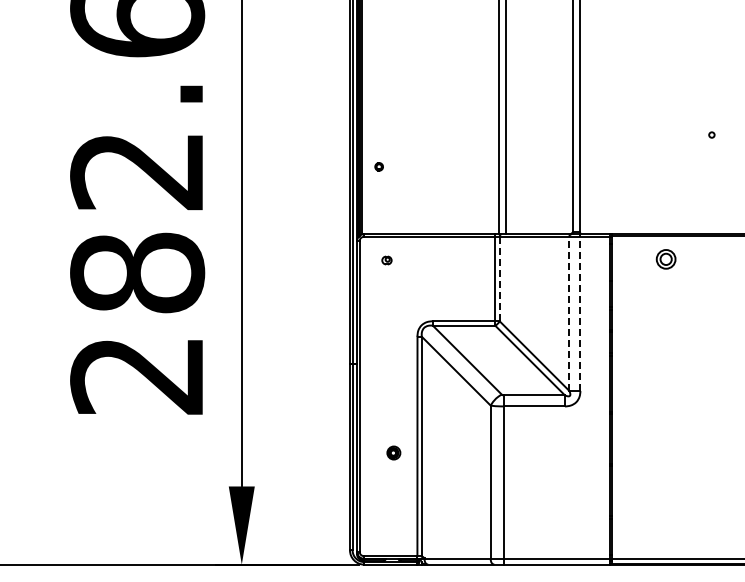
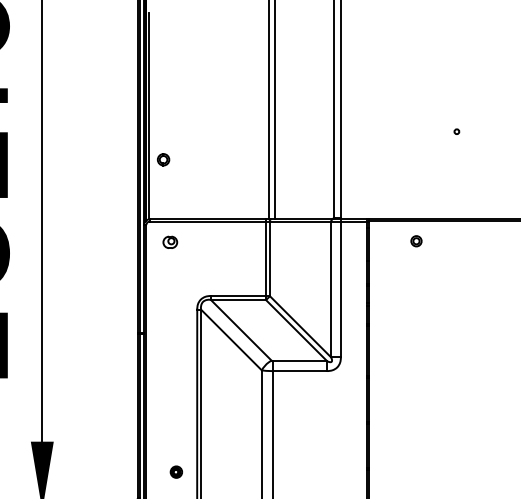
part: (378, 166) -> (162, 159), size x1.67
part: (665, 258) -> (415, 240), size x0.62
part: (386, 260) -> (169, 242), size x1.67
line: (499, 279) -> (269, 259), dashed -> solid
line: (580, 312) -> (341, 288), dashed -> solid
line: (569, 313) -> (331, 289), dashed -> solid
part: (393, 452) -> (176, 471), moved

